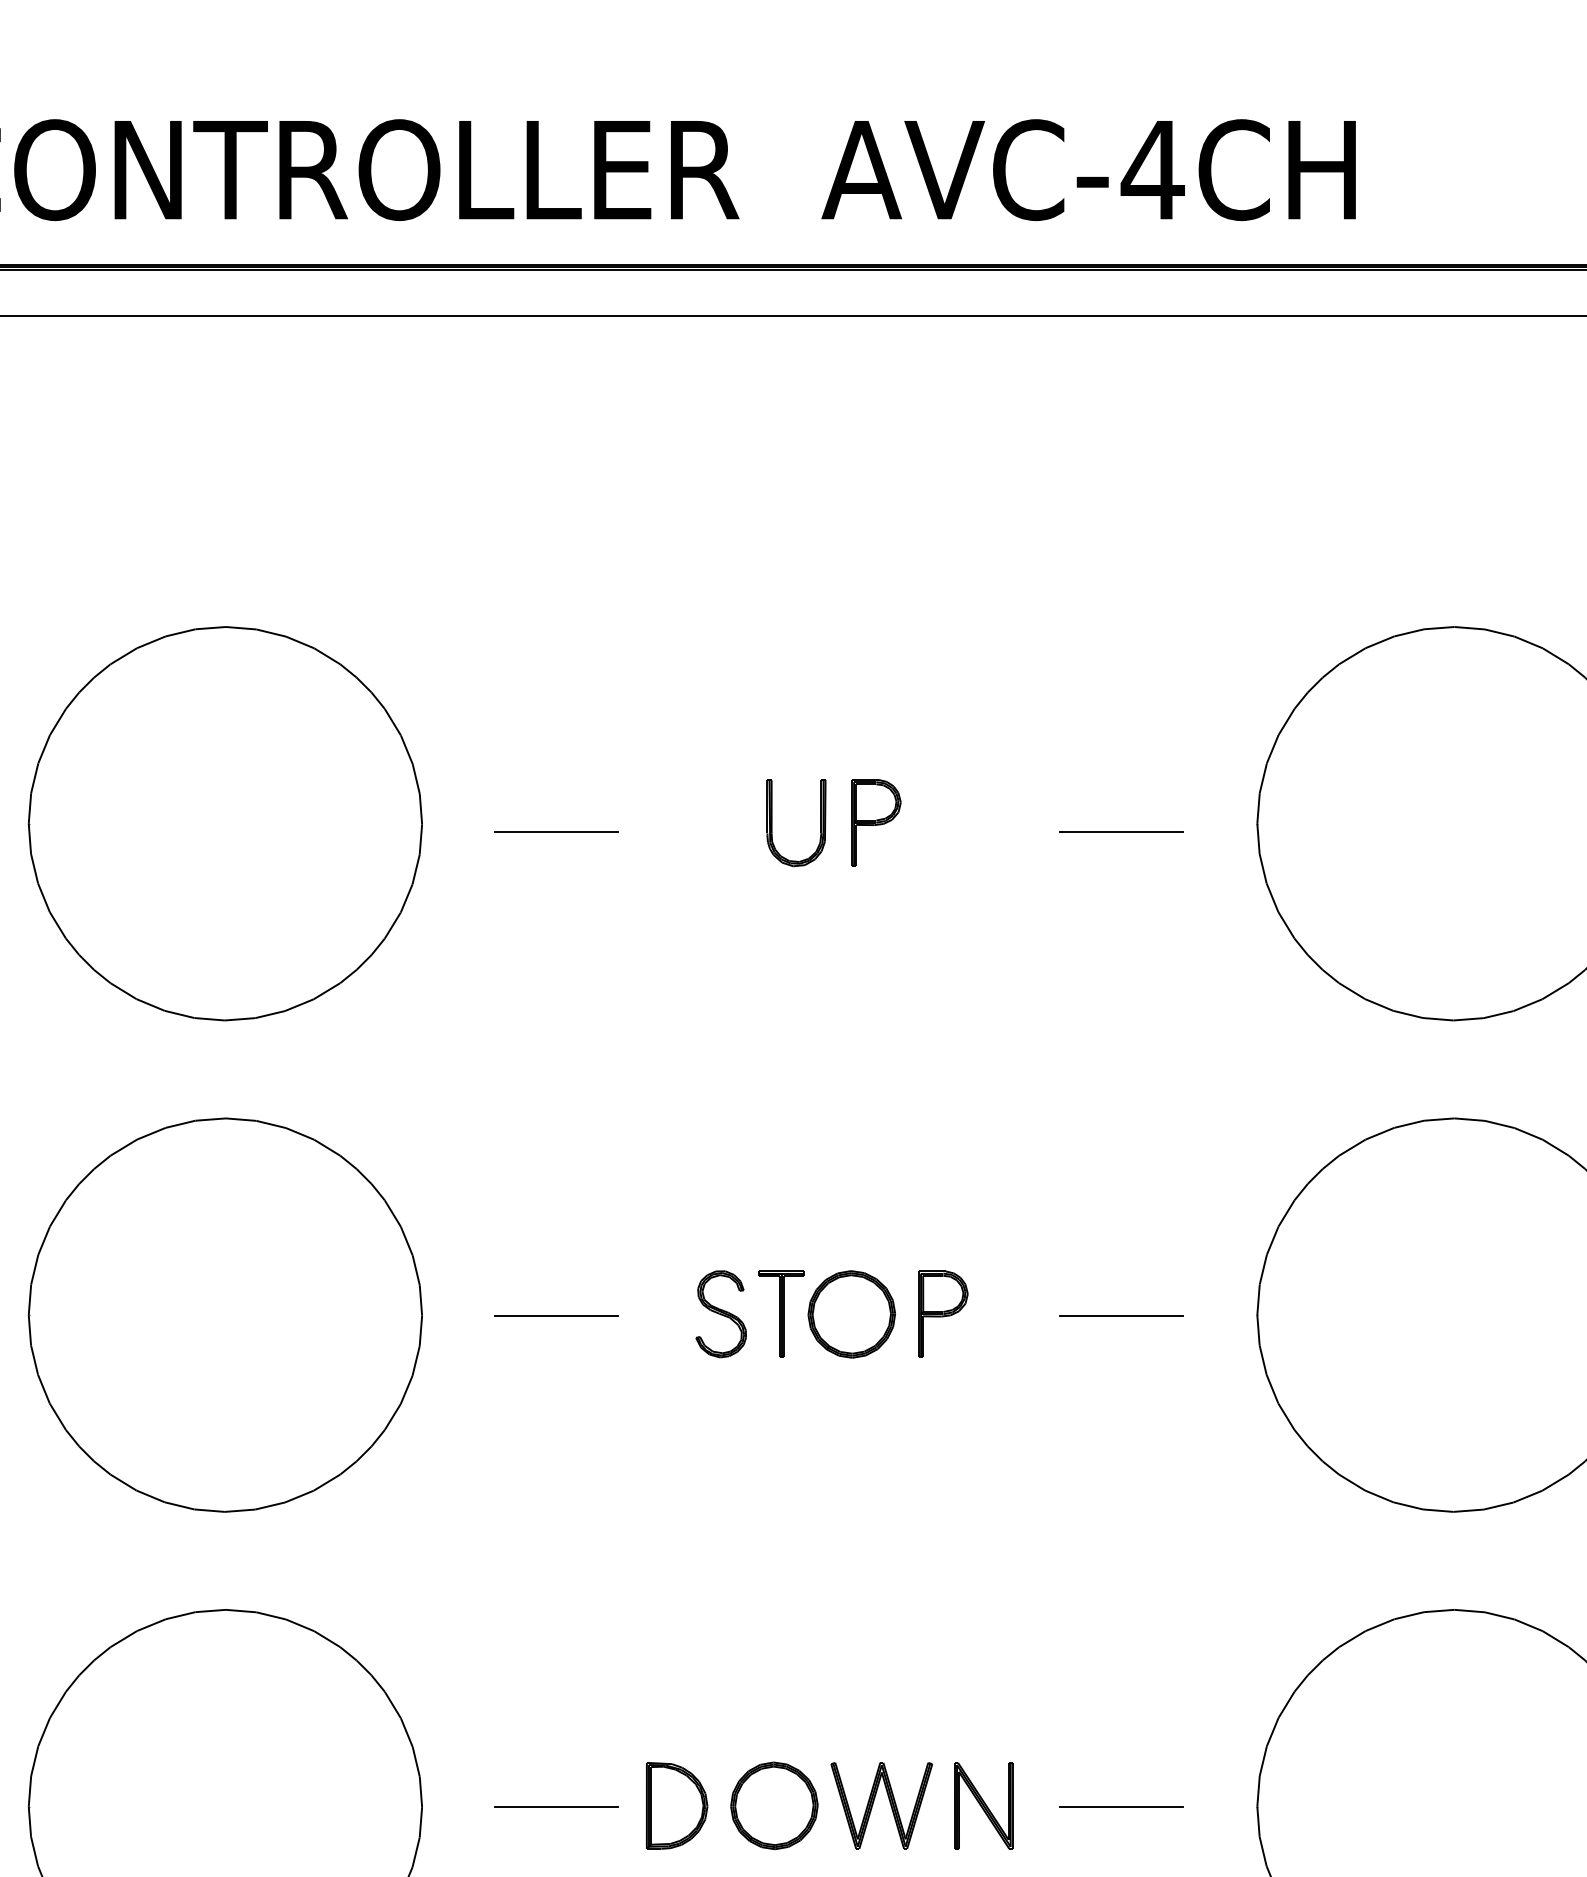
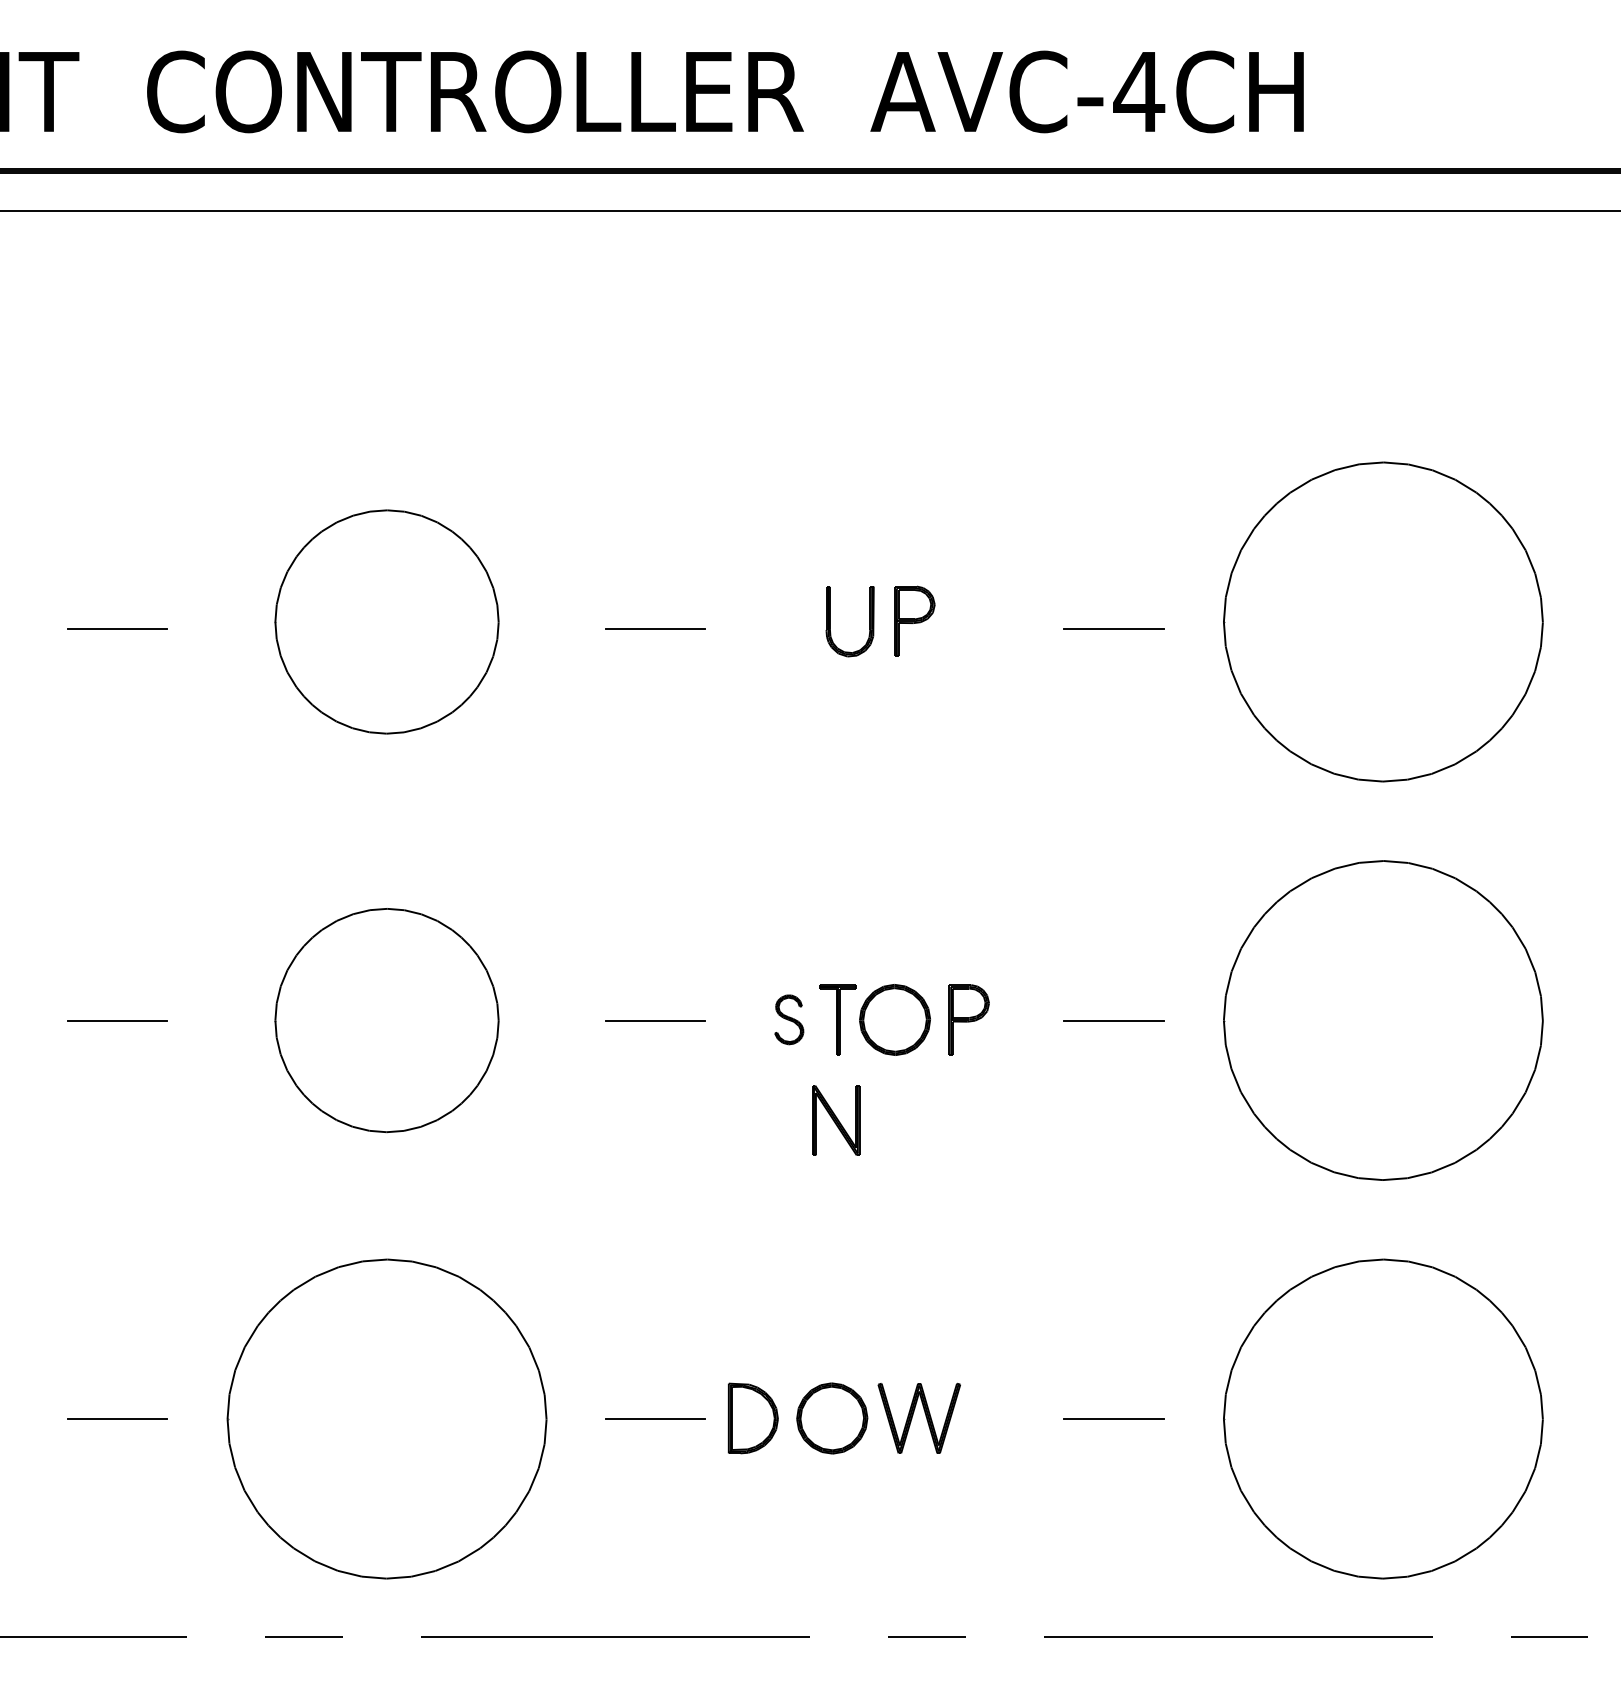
part: (224, 823) -> (386, 621), size x0.7
part: (721, 1313) -> (789, 1019), size x0.7
part: (224, 1315) -> (386, 1020), size x0.7
part: (984, 1805) -> (836, 1120), moved

